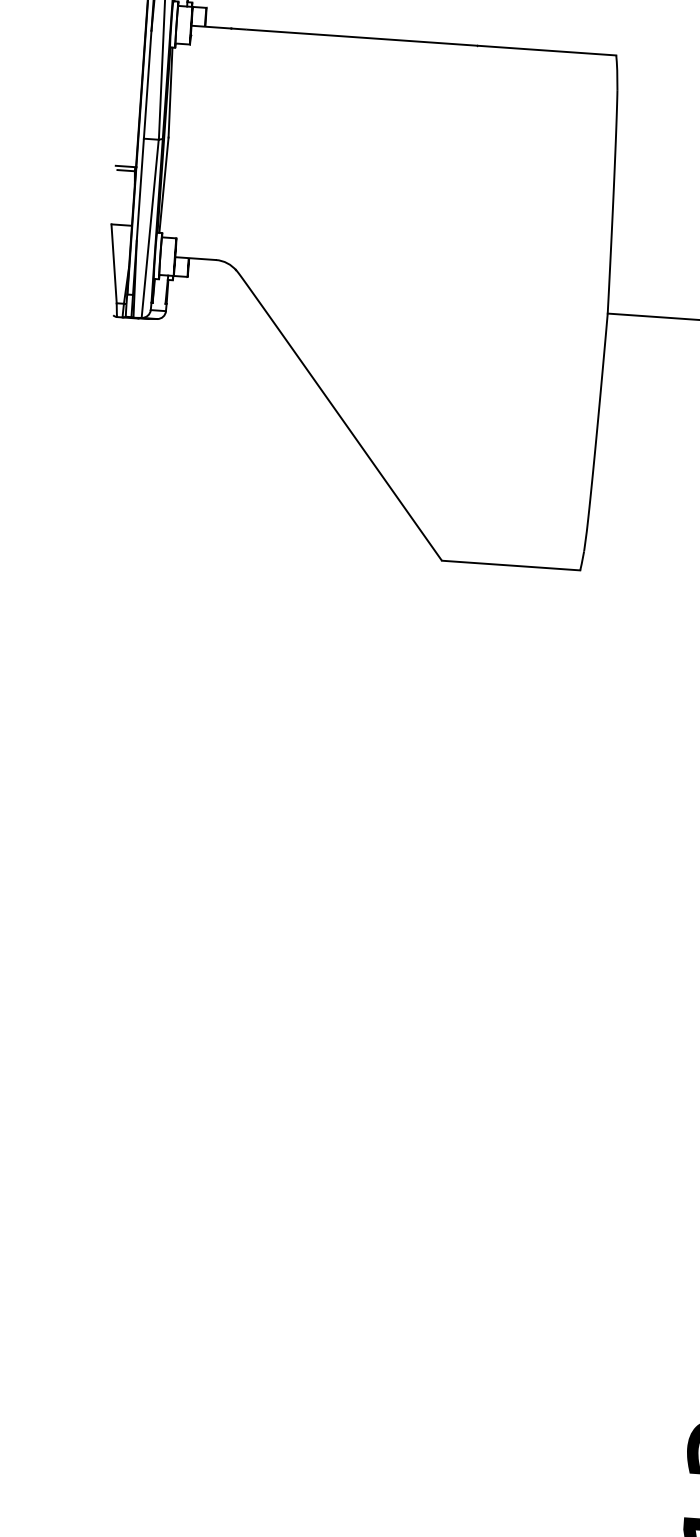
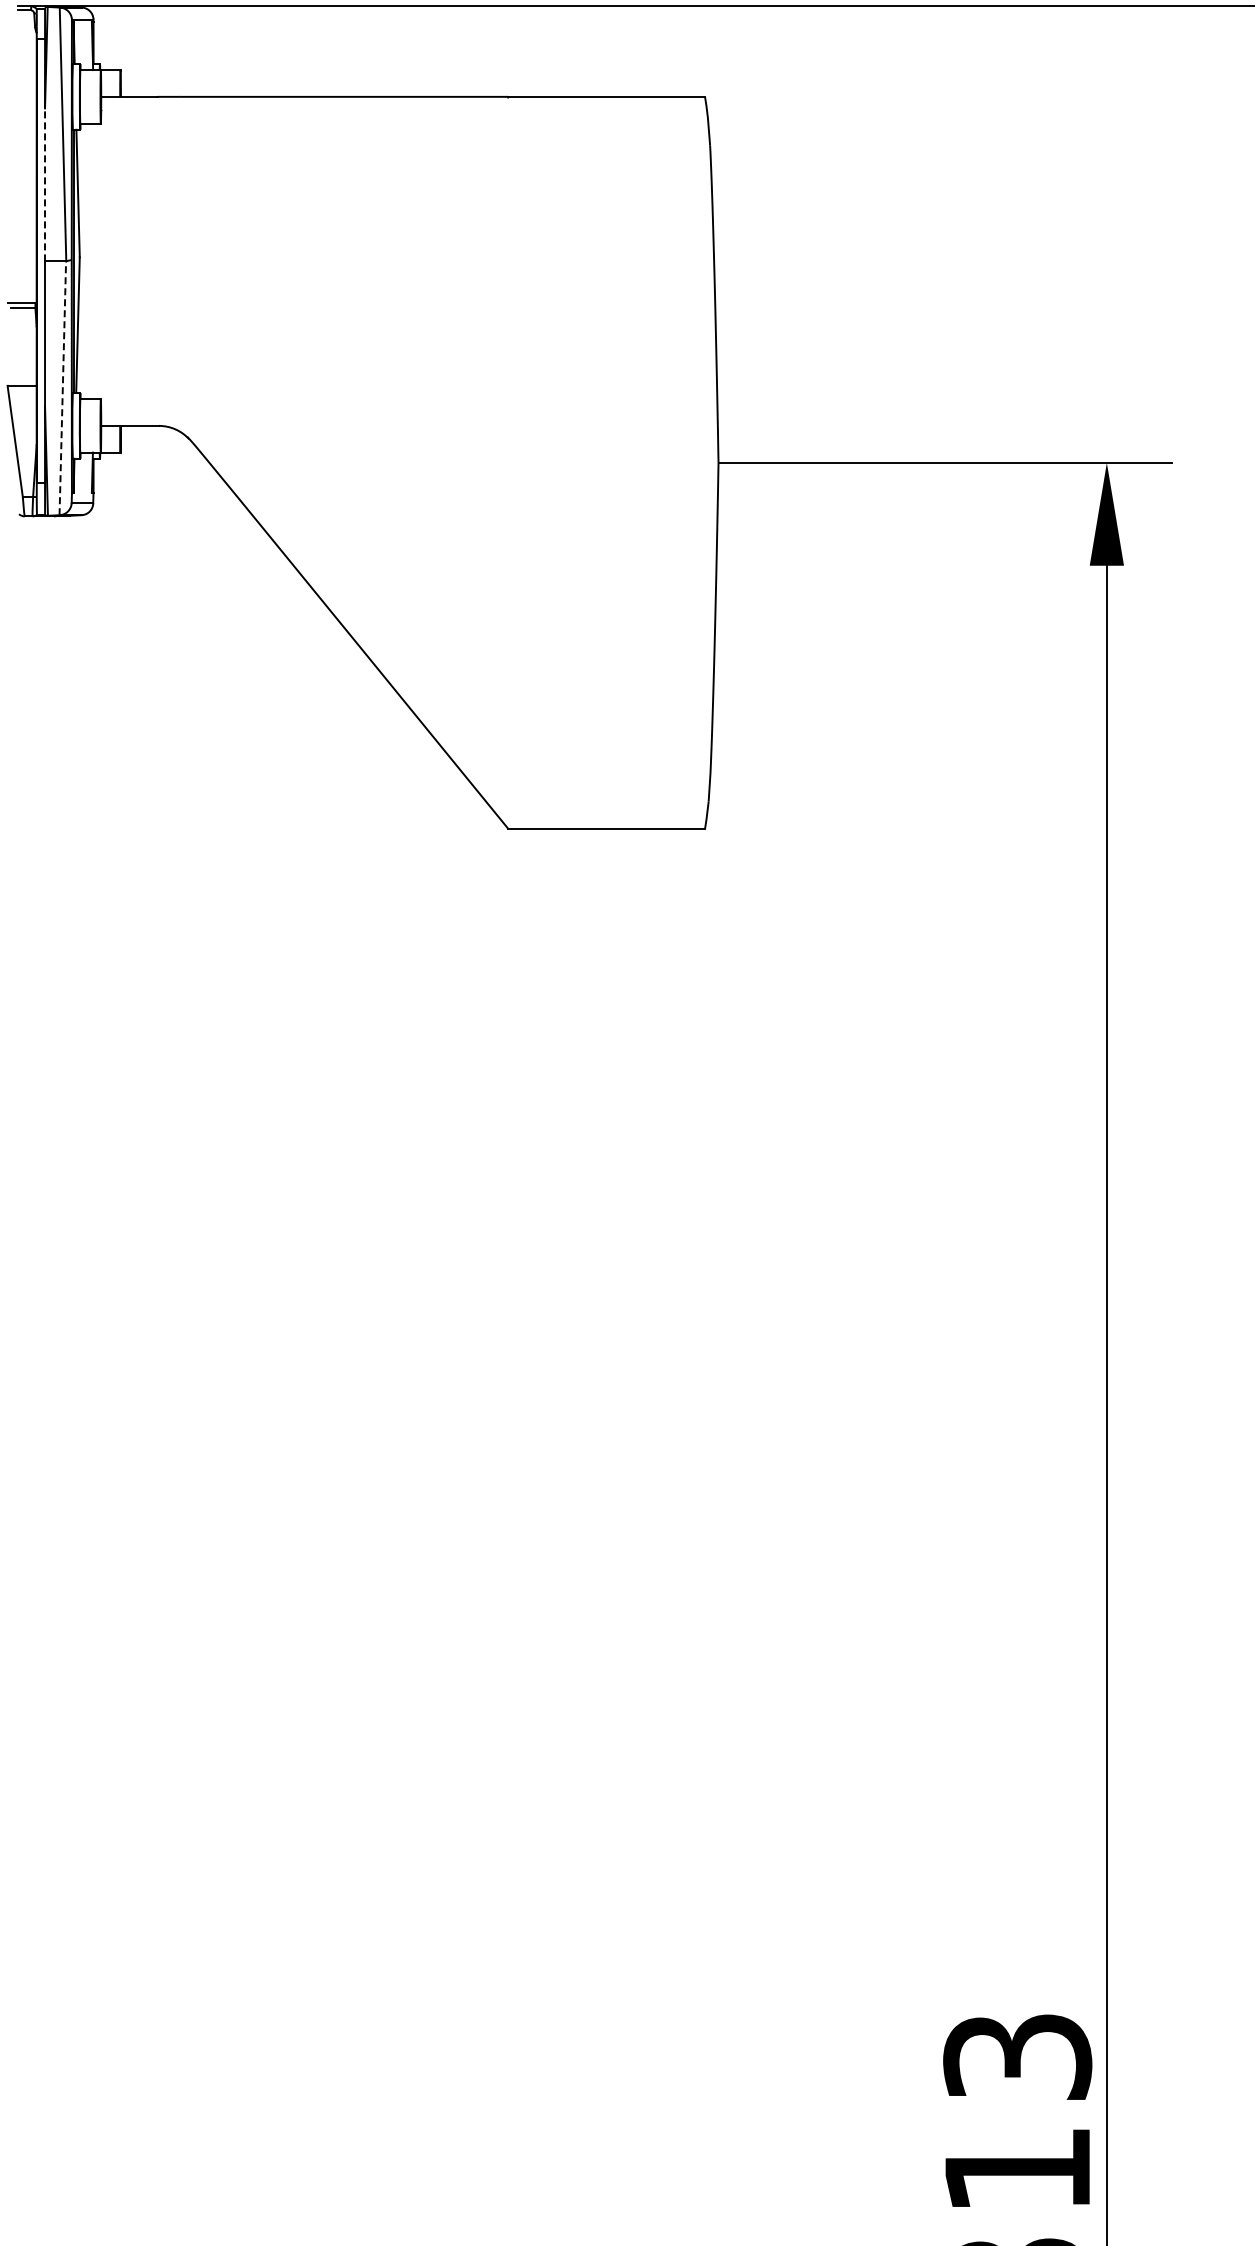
line: (148, 84) -> (45, 184), solid -> dashed
line: (149, 228) -> (62, 388), solid -> dashed

